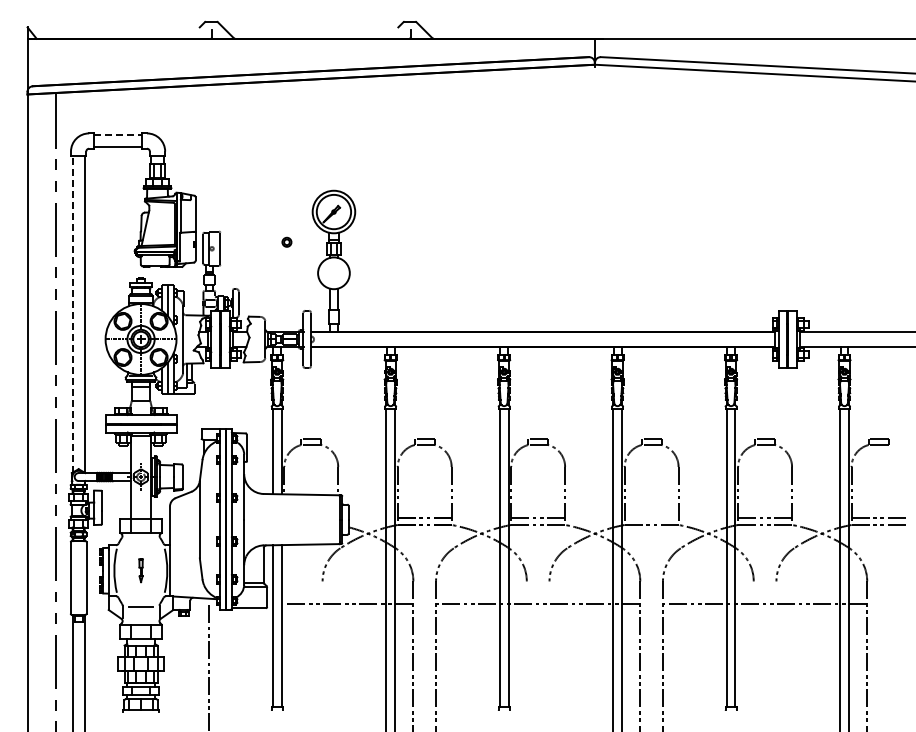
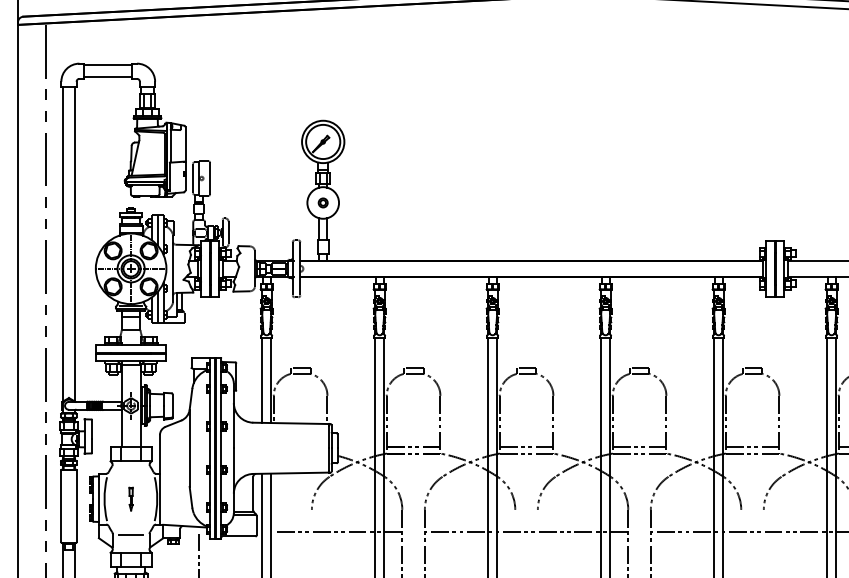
line: (118, 134) -> (108, 64), dashed -> solid
part: (286, 241) -> (322, 202), moved
line: (72, 314) -> (62, 243), dashed -> solid
line: (651, 518) -> (639, 447), added

